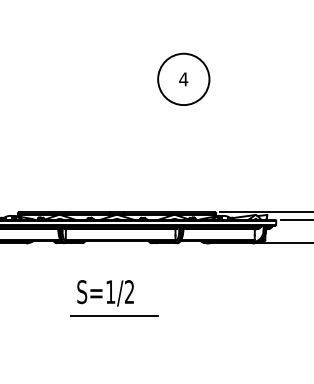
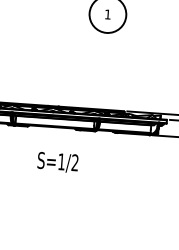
text: (183, 79) -> (107, 14), 4 -> 1
text: (105, 293) -> (57, 162), moved
line: (114, 315) -> (46, 179), removed

